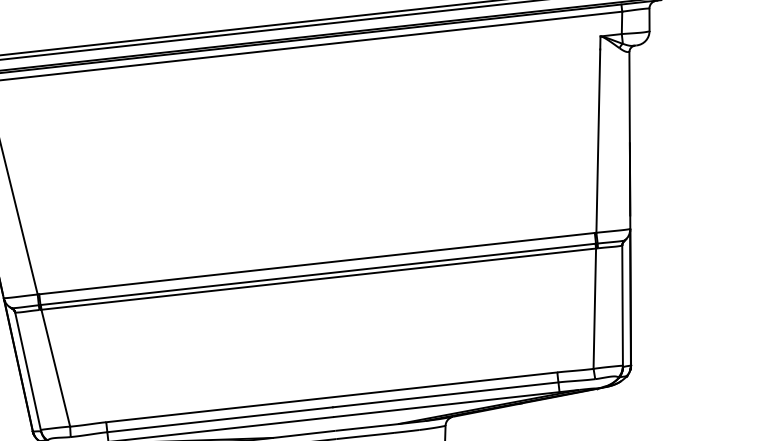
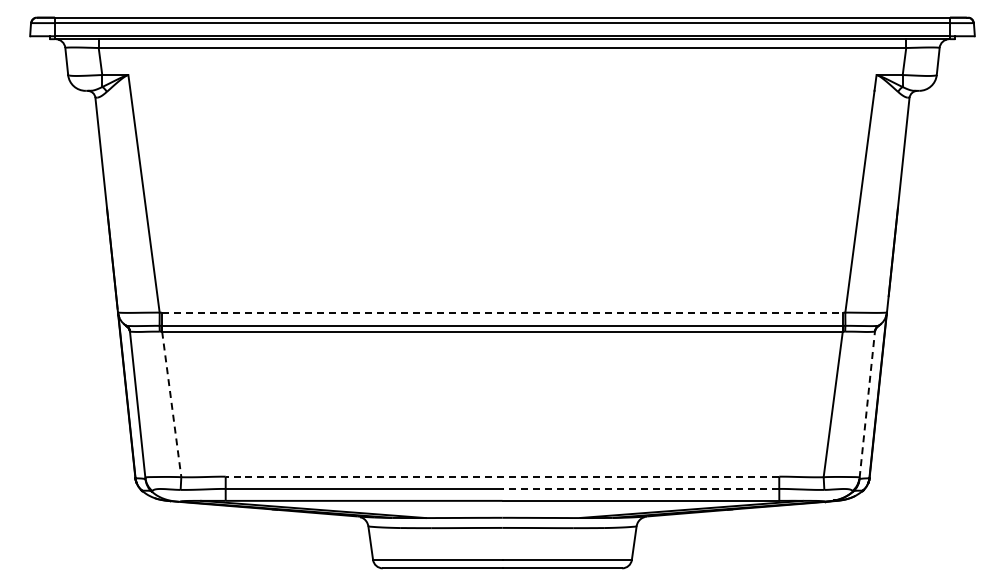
line: (317, 263) -> (502, 312), solid -> dashed
line: (622, 305) -> (867, 404), solid -> dashed
line: (55, 368) -> (171, 404), solid -> dashed
line: (445, 394) -> (640, 488), solid -> dashed
line: (331, 397) -> (502, 476), solid -> dashed

